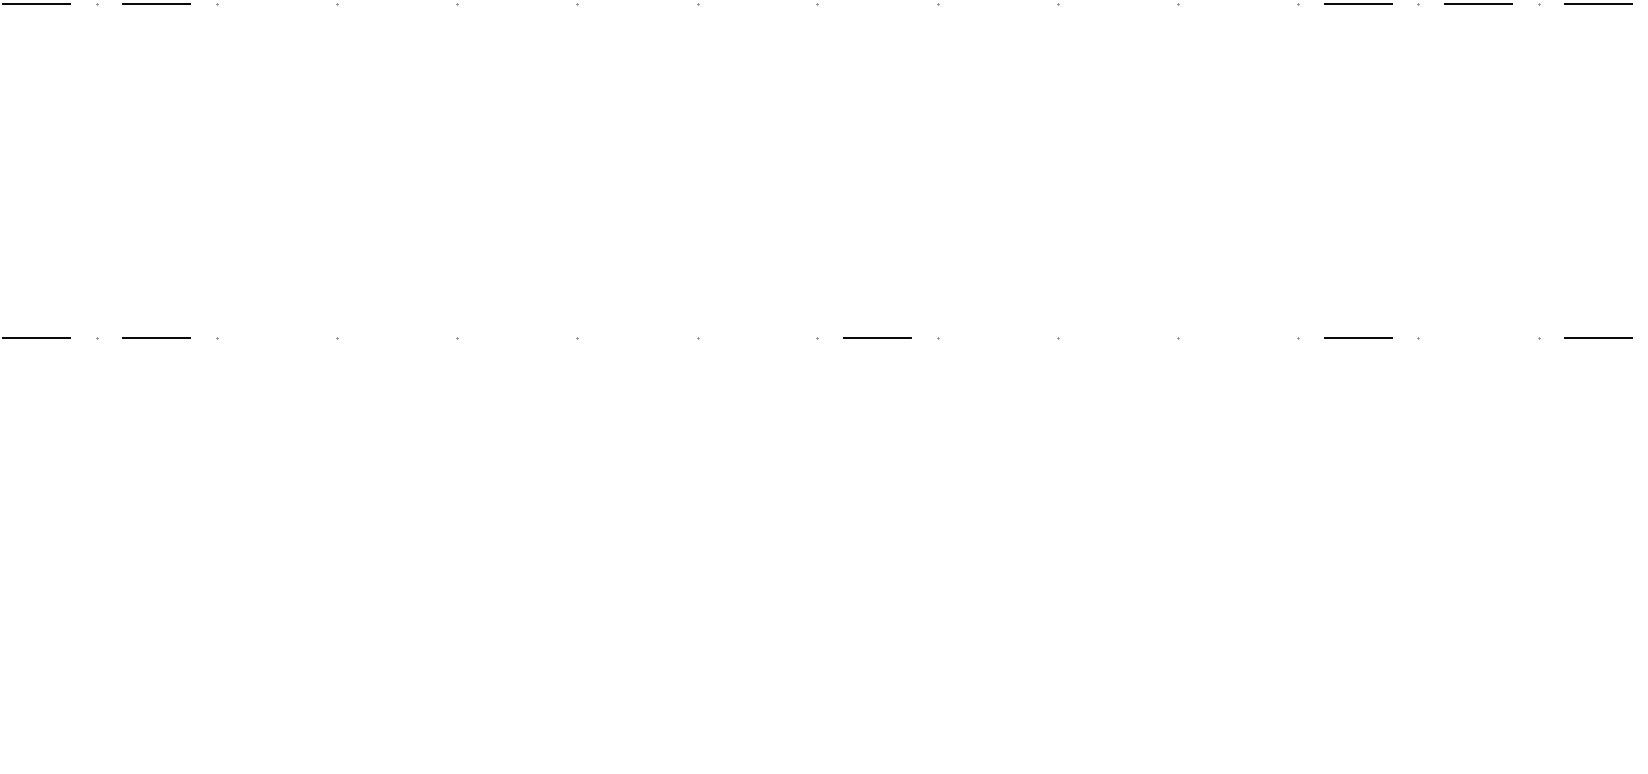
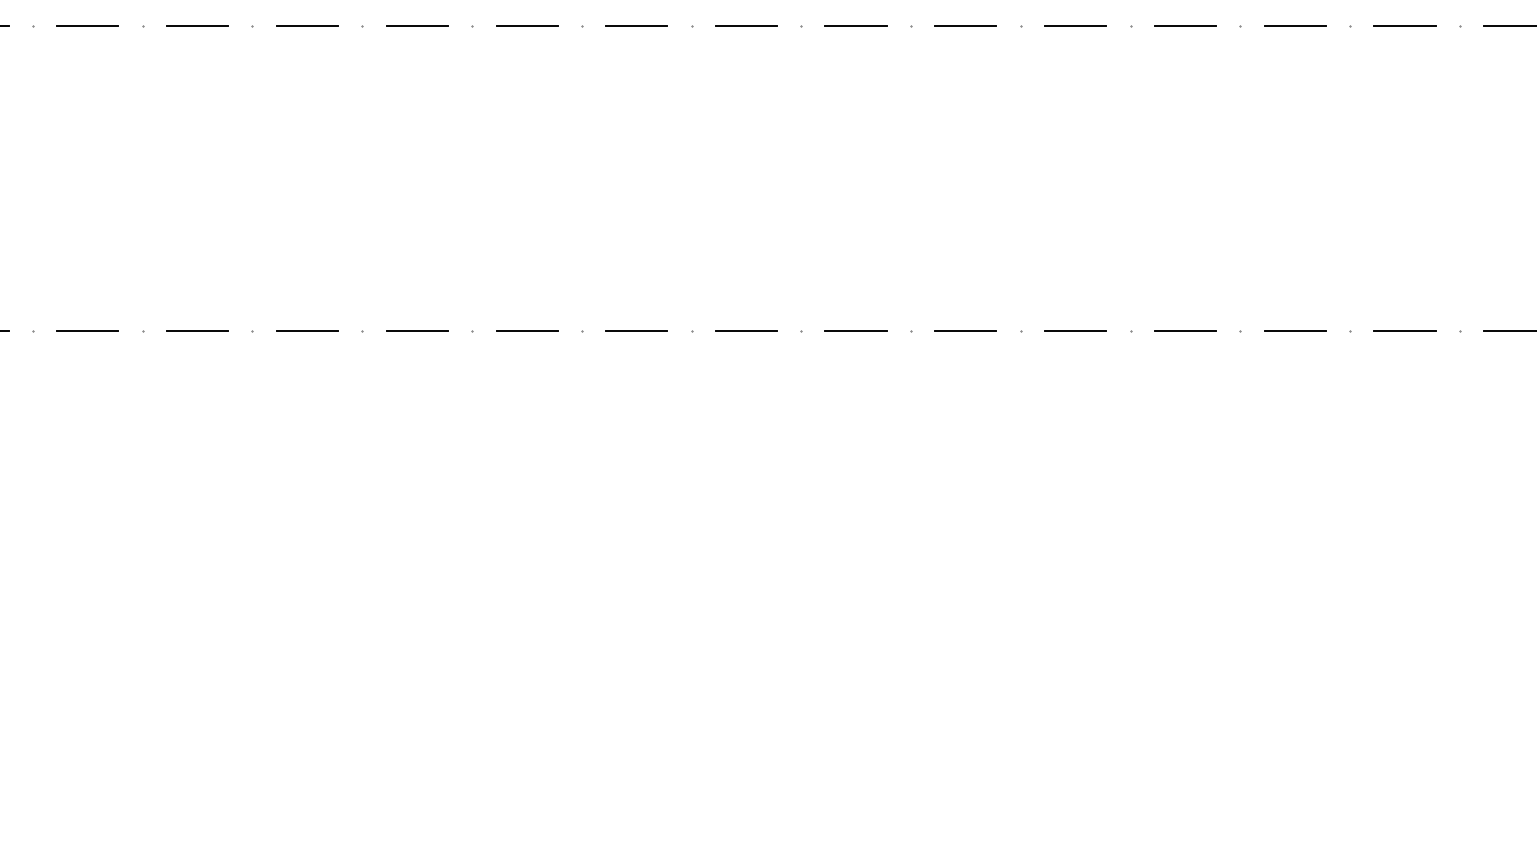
line: (276, 4) -> (307, 26), added
line: (396, 4) -> (416, 26), added
line: (516, 4) -> (526, 26), added
line: (637, 4) -> (636, 26), added
line: (757, 4) -> (746, 26), added
line: (876, 4) -> (855, 26), added
line: (997, 4) -> (965, 26), added
line: (1117, 4) -> (1075, 26), added
line: (1237, 4) -> (1184, 26), added
line: (276, 337) -> (307, 330), added
line: (396, 337) -> (416, 330), added
line: (516, 337) -> (526, 330), added
line: (637, 337) -> (636, 330), added
line: (757, 337) -> (746, 330), added
line: (997, 337) -> (965, 330), added
line: (1117, 337) -> (1075, 330), added
line: (1237, 337) -> (1184, 330), added
line: (1477, 337) -> (1404, 330), added

